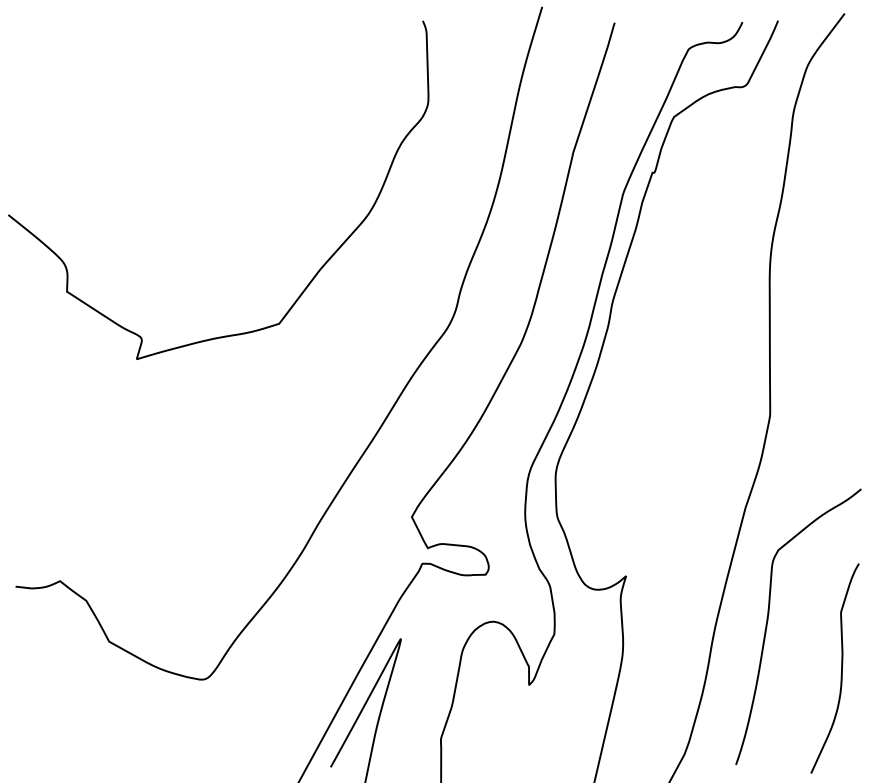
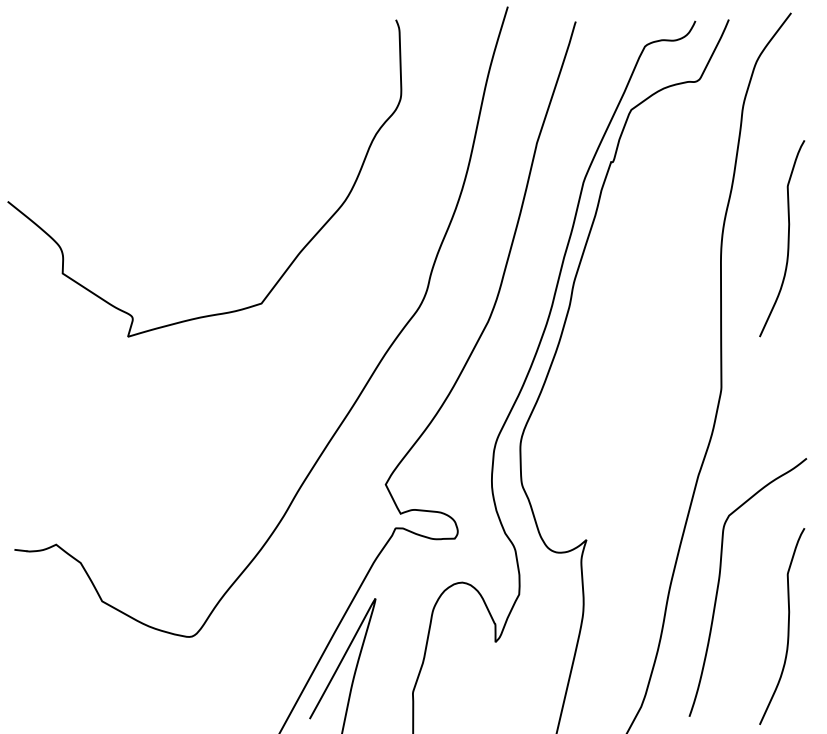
curve: (841, 254) -> (788, 238), added

